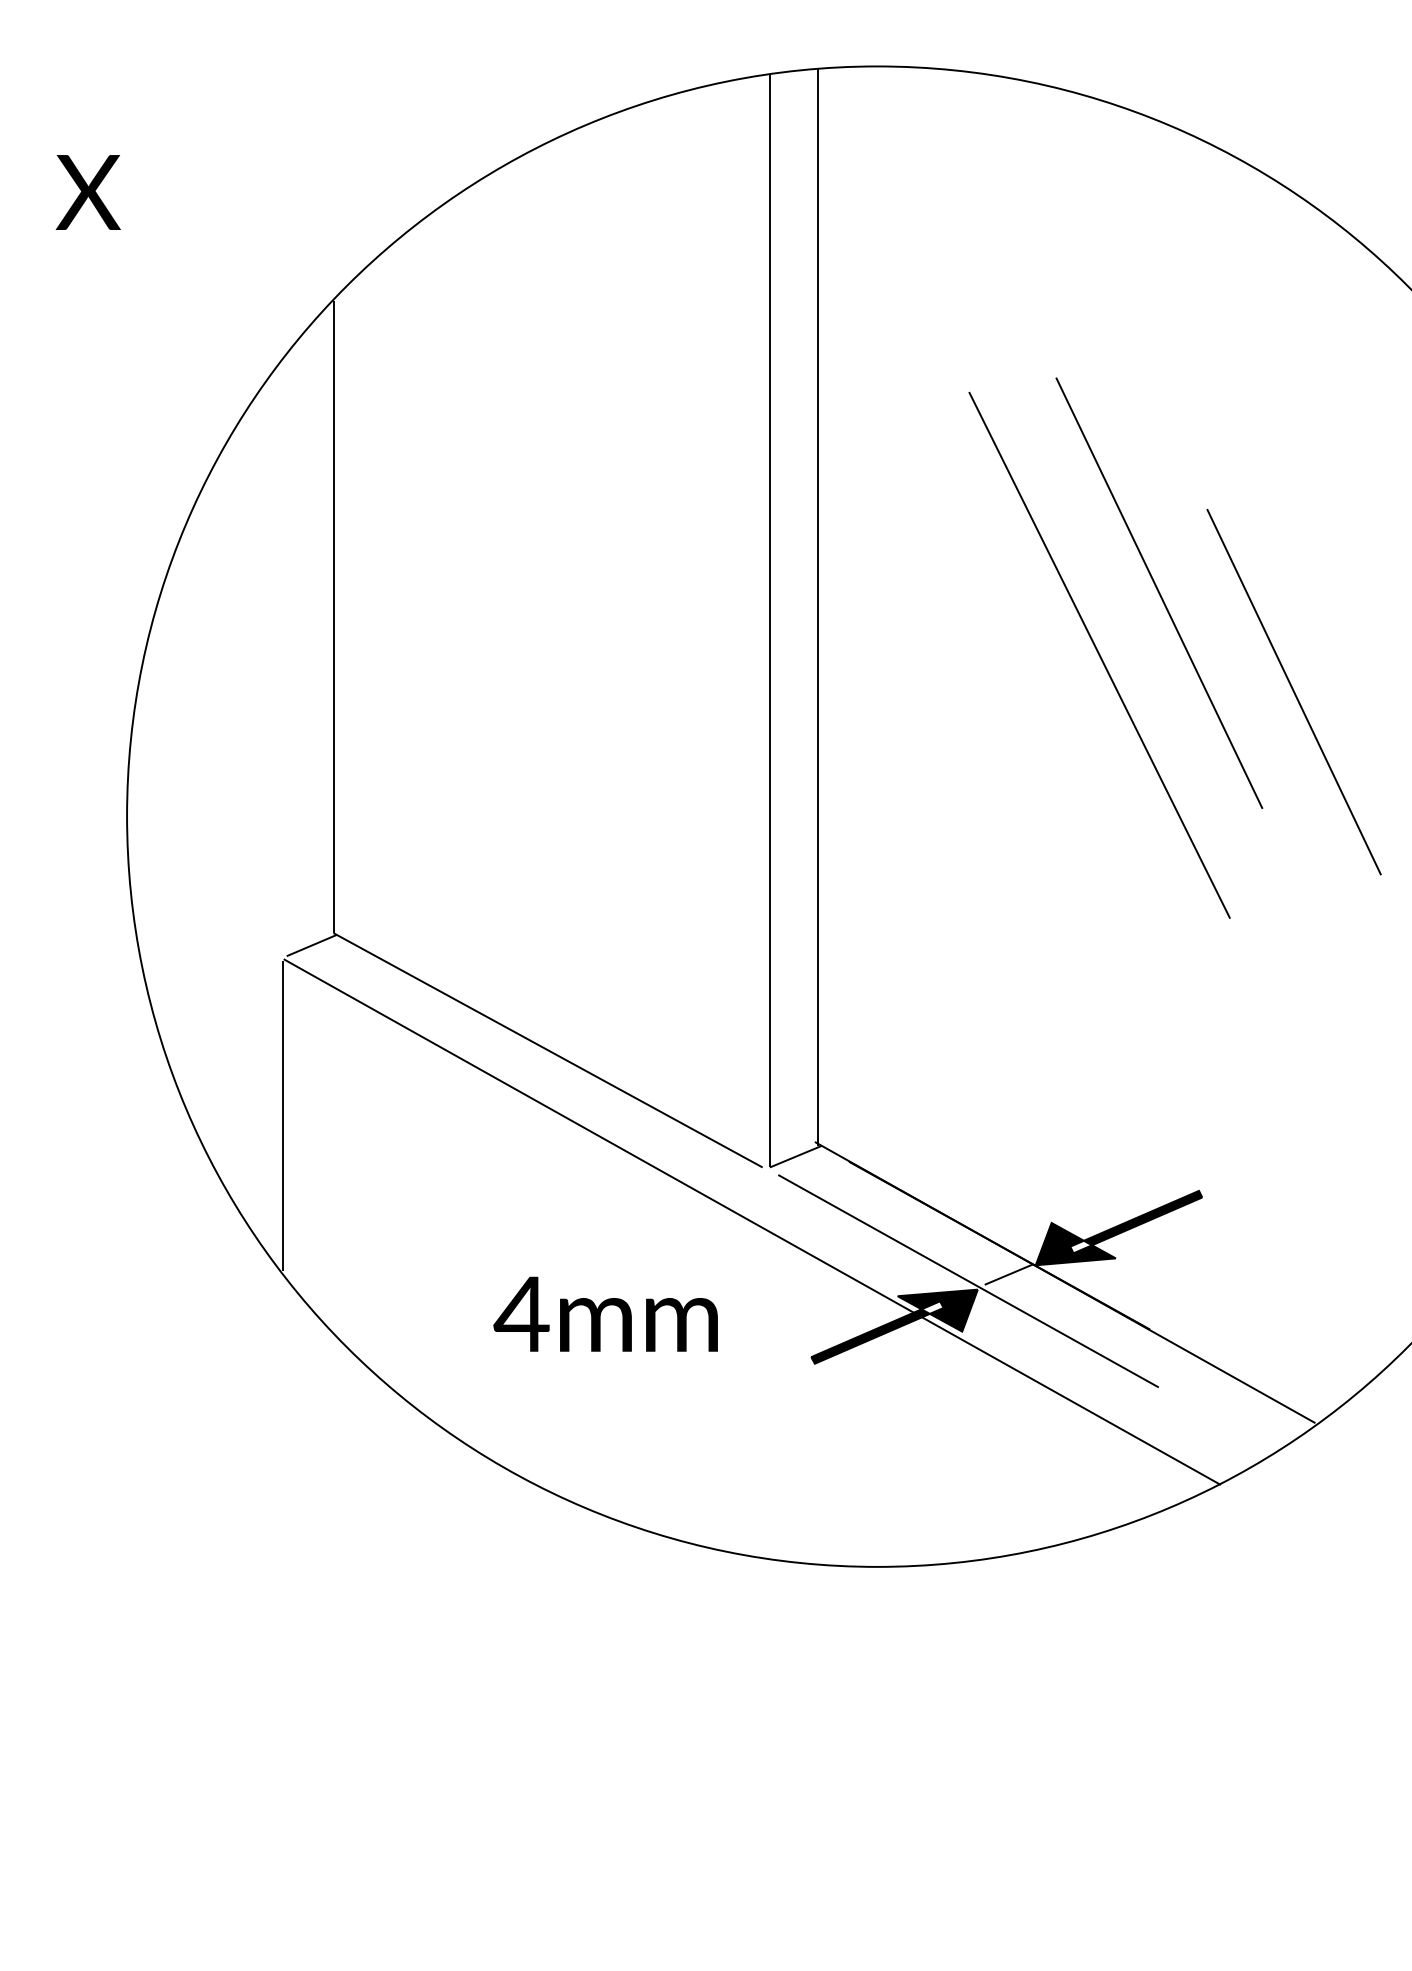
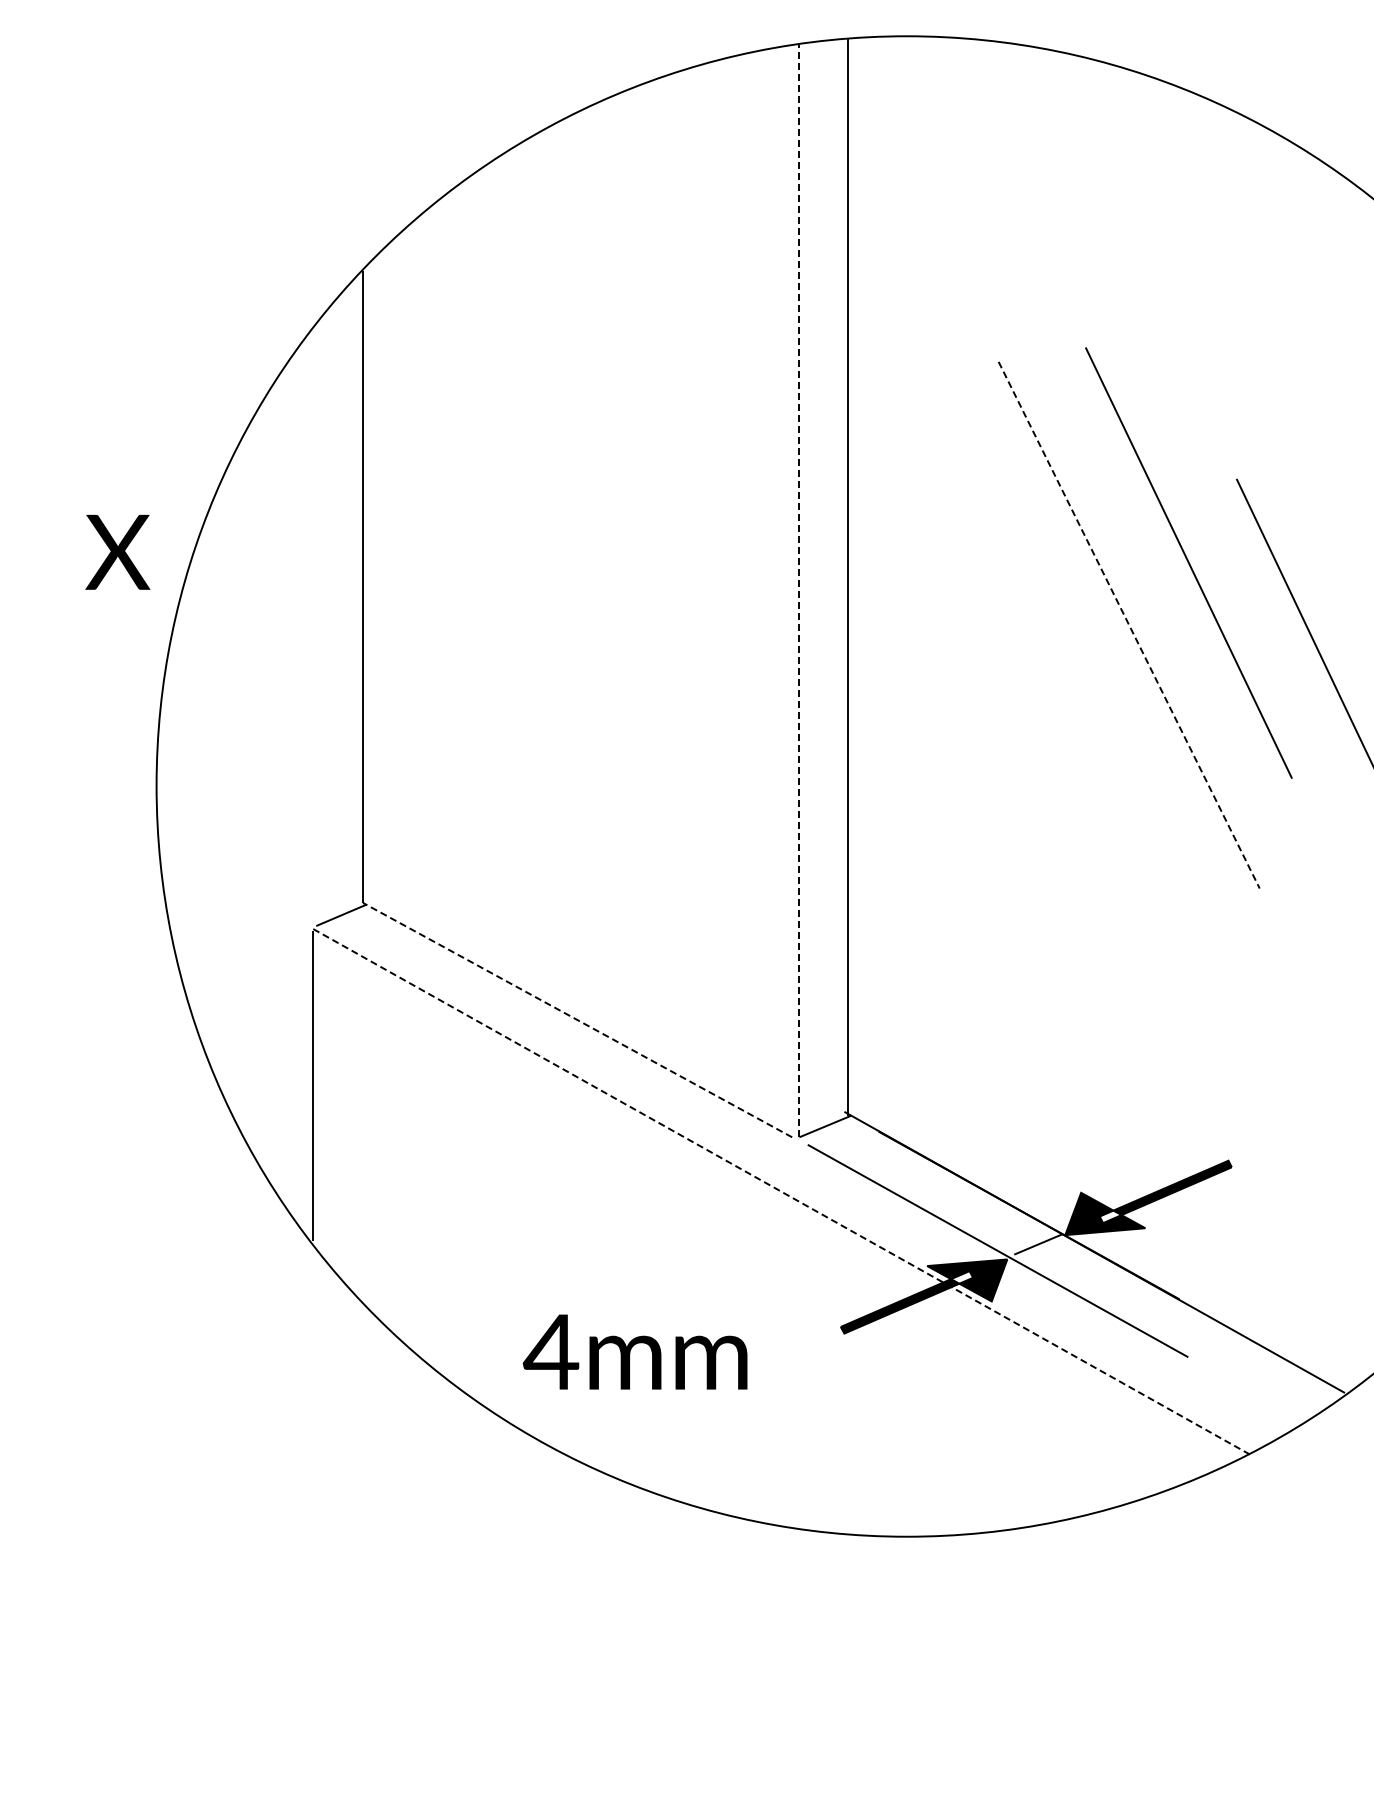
text: (87, 192) -> (117, 552), moved
line: (769, 620) -> (799, 590), solid -> dashed
line: (1099, 655) -> (1129, 625), solid -> dashed
line: (547, 1050) -> (577, 1020), solid -> dashed
line: (752, 1222) -> (782, 1192), solid -> dashed
text: (605, 1313) -> (635, 1351), moved

